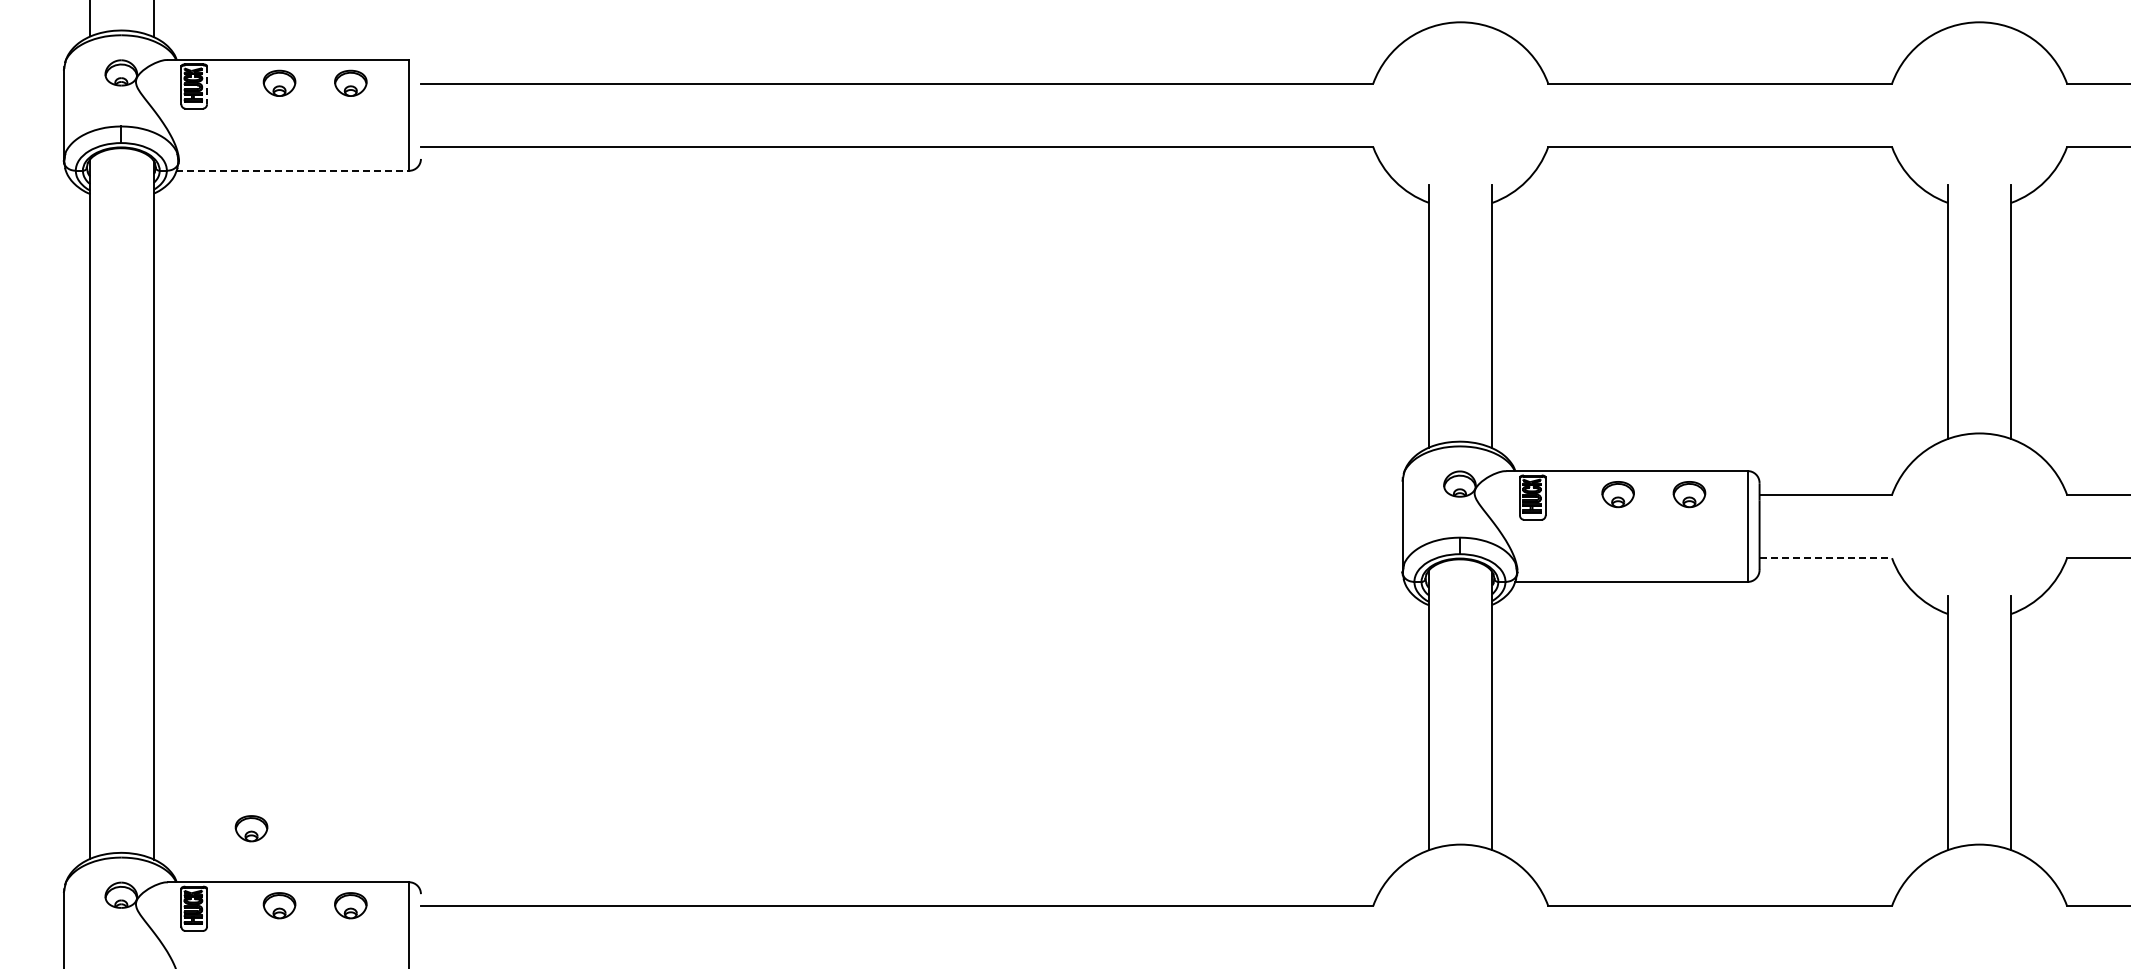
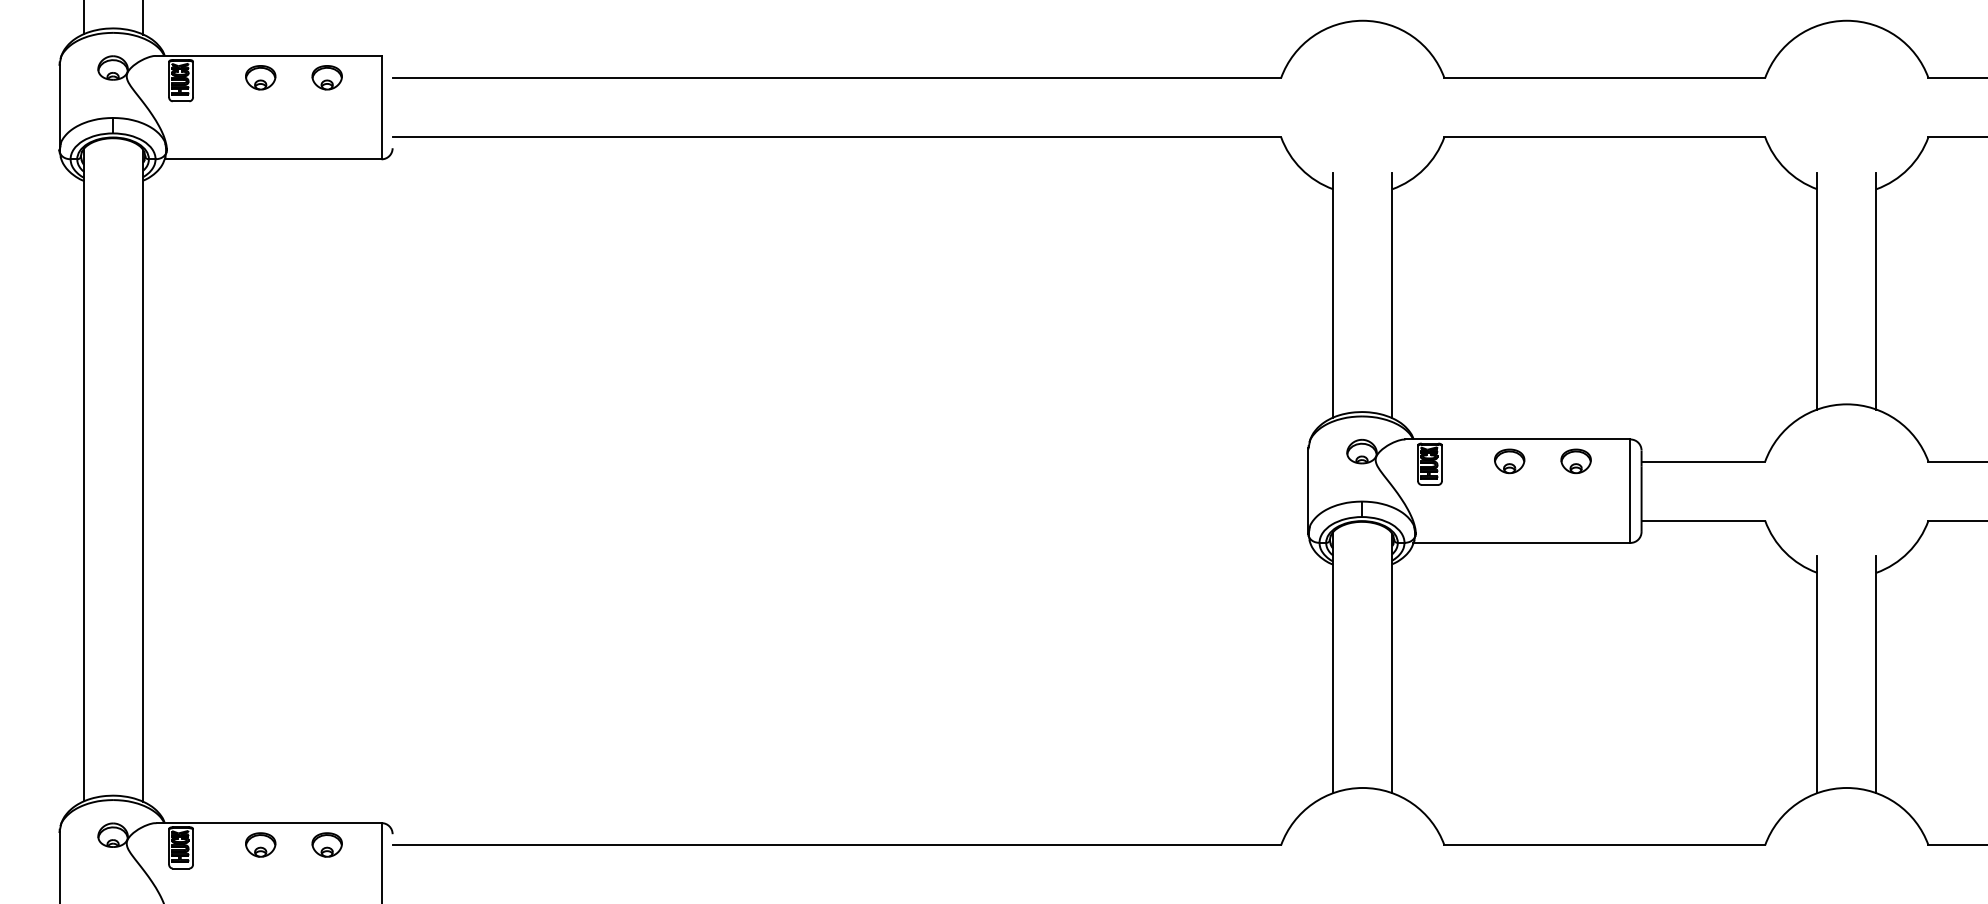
line: (207, 85) -> (193, 79), dashed -> solid
line: (293, 170) -> (273, 159), dashed -> solid
line: (1826, 558) -> (1704, 521), dashed -> solid
part: (251, 828) -> (234, 772), removed

